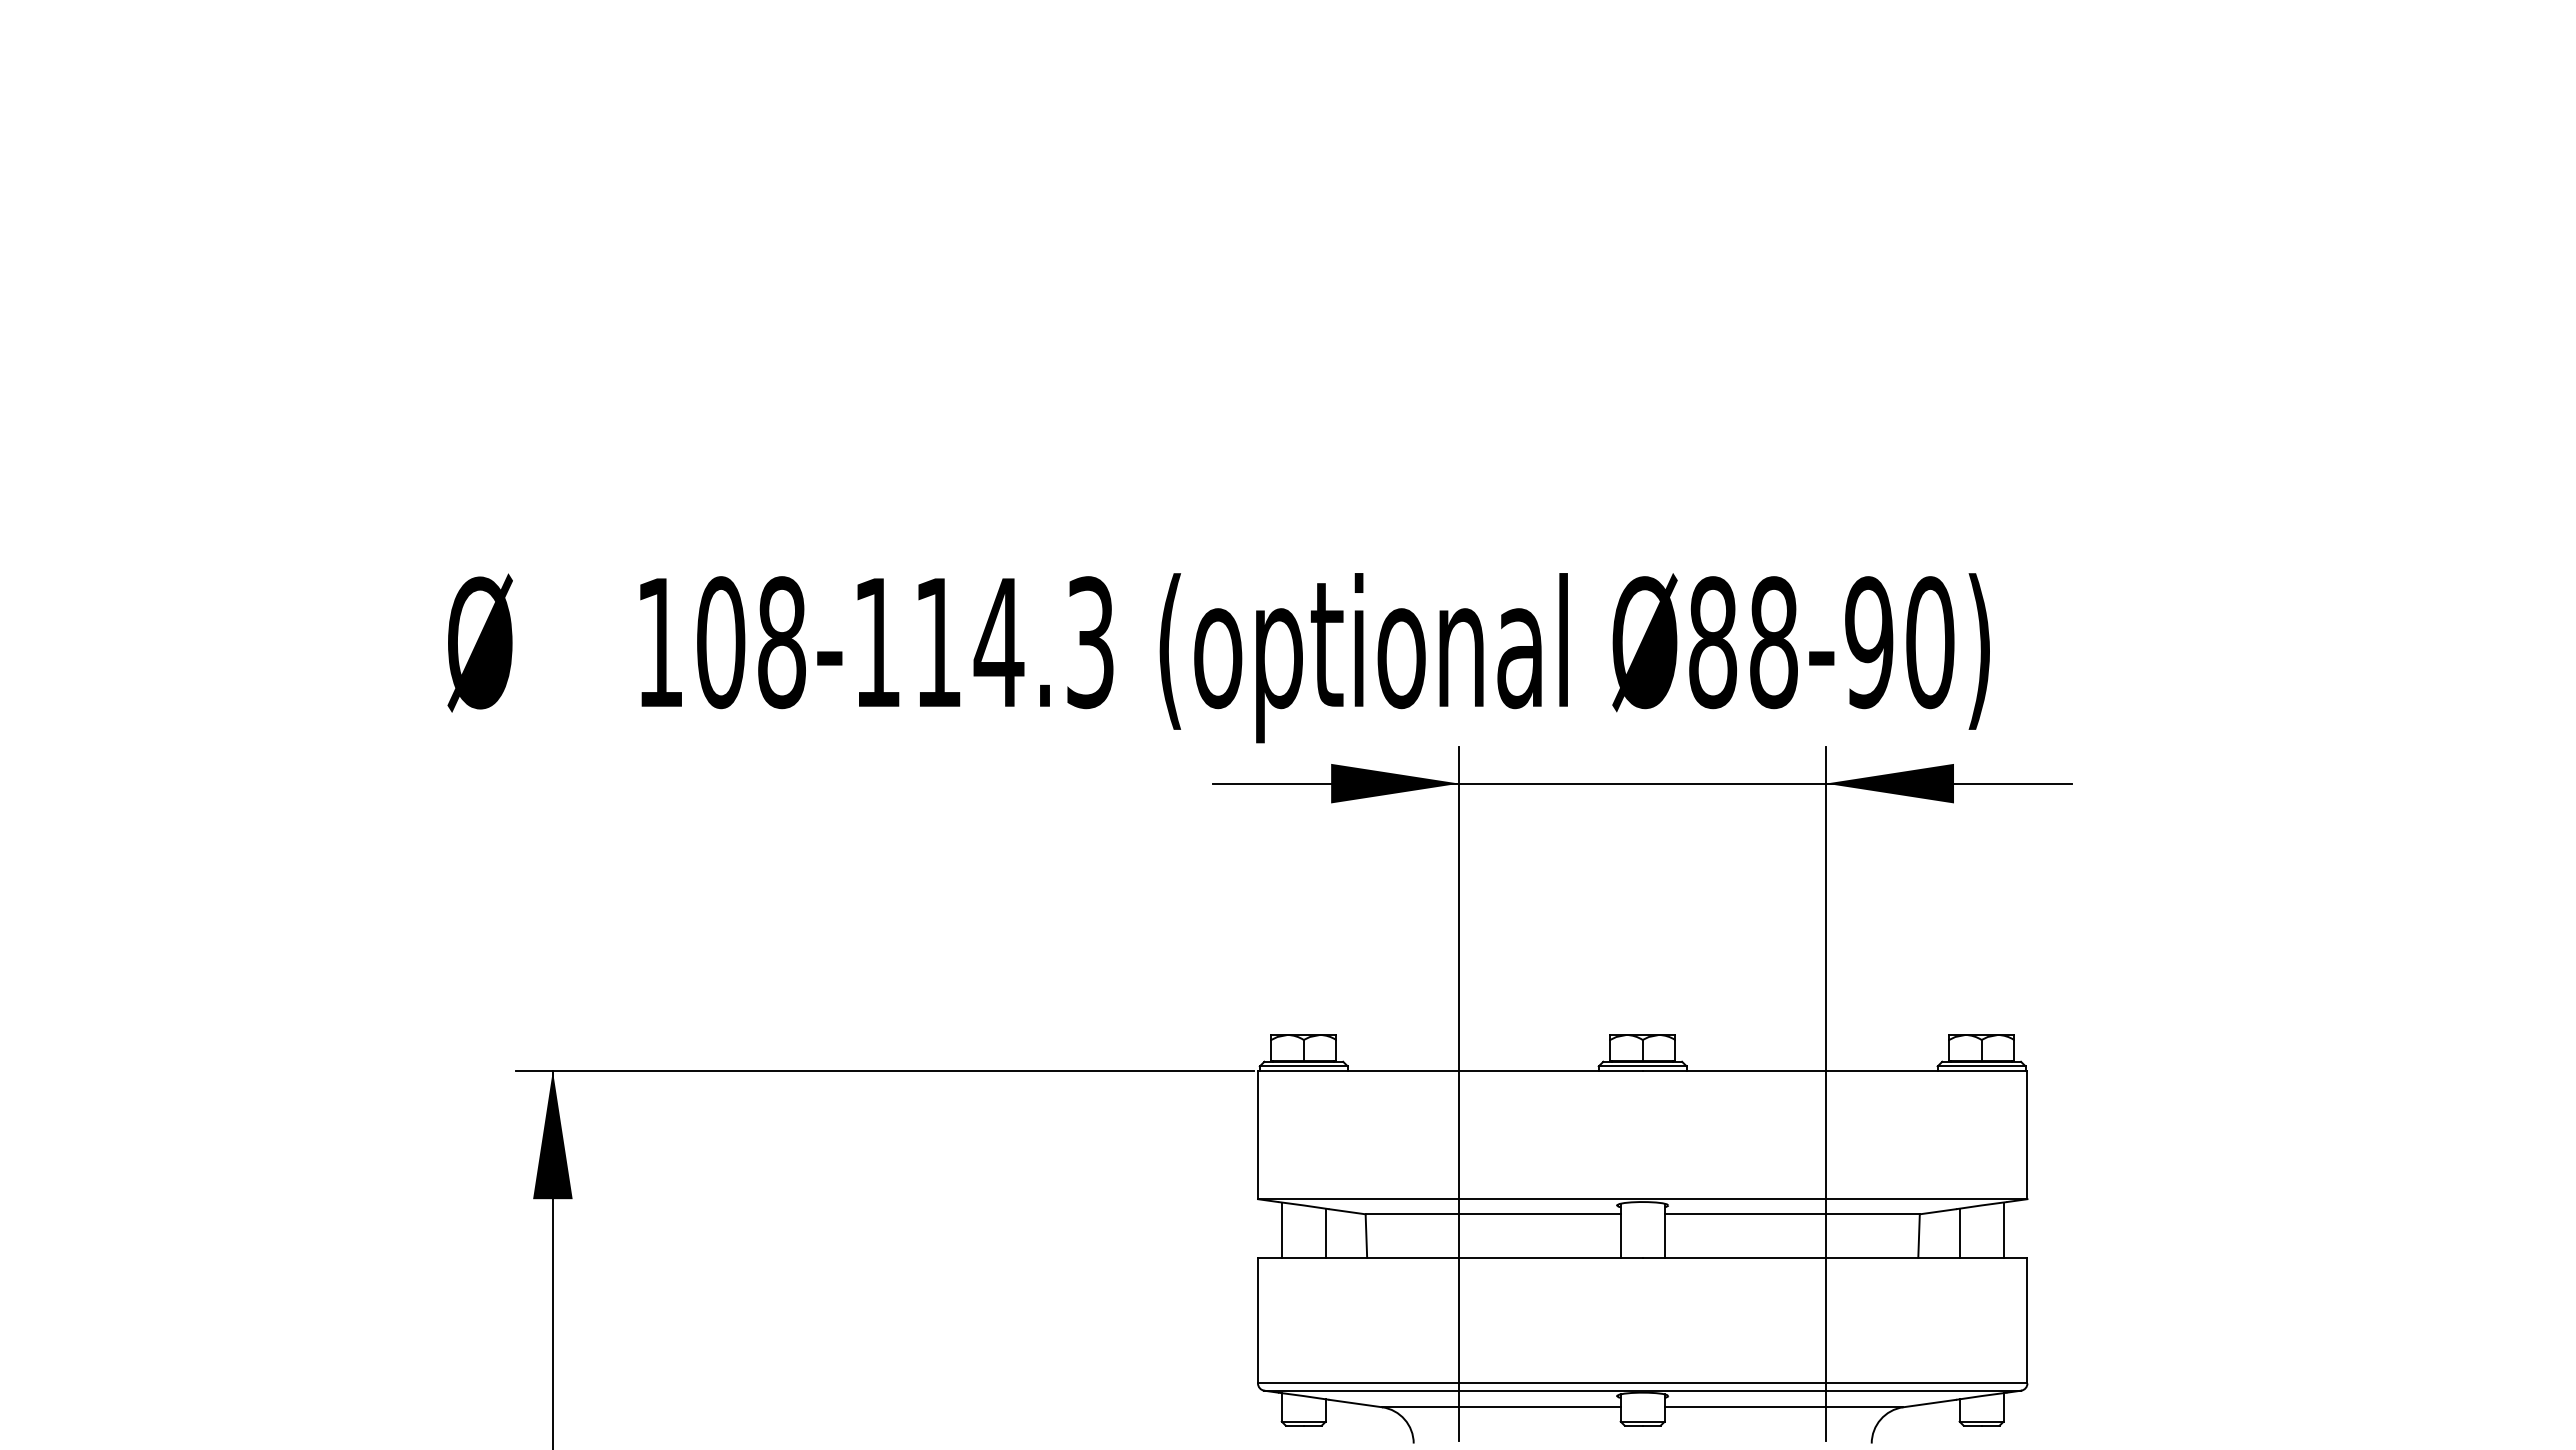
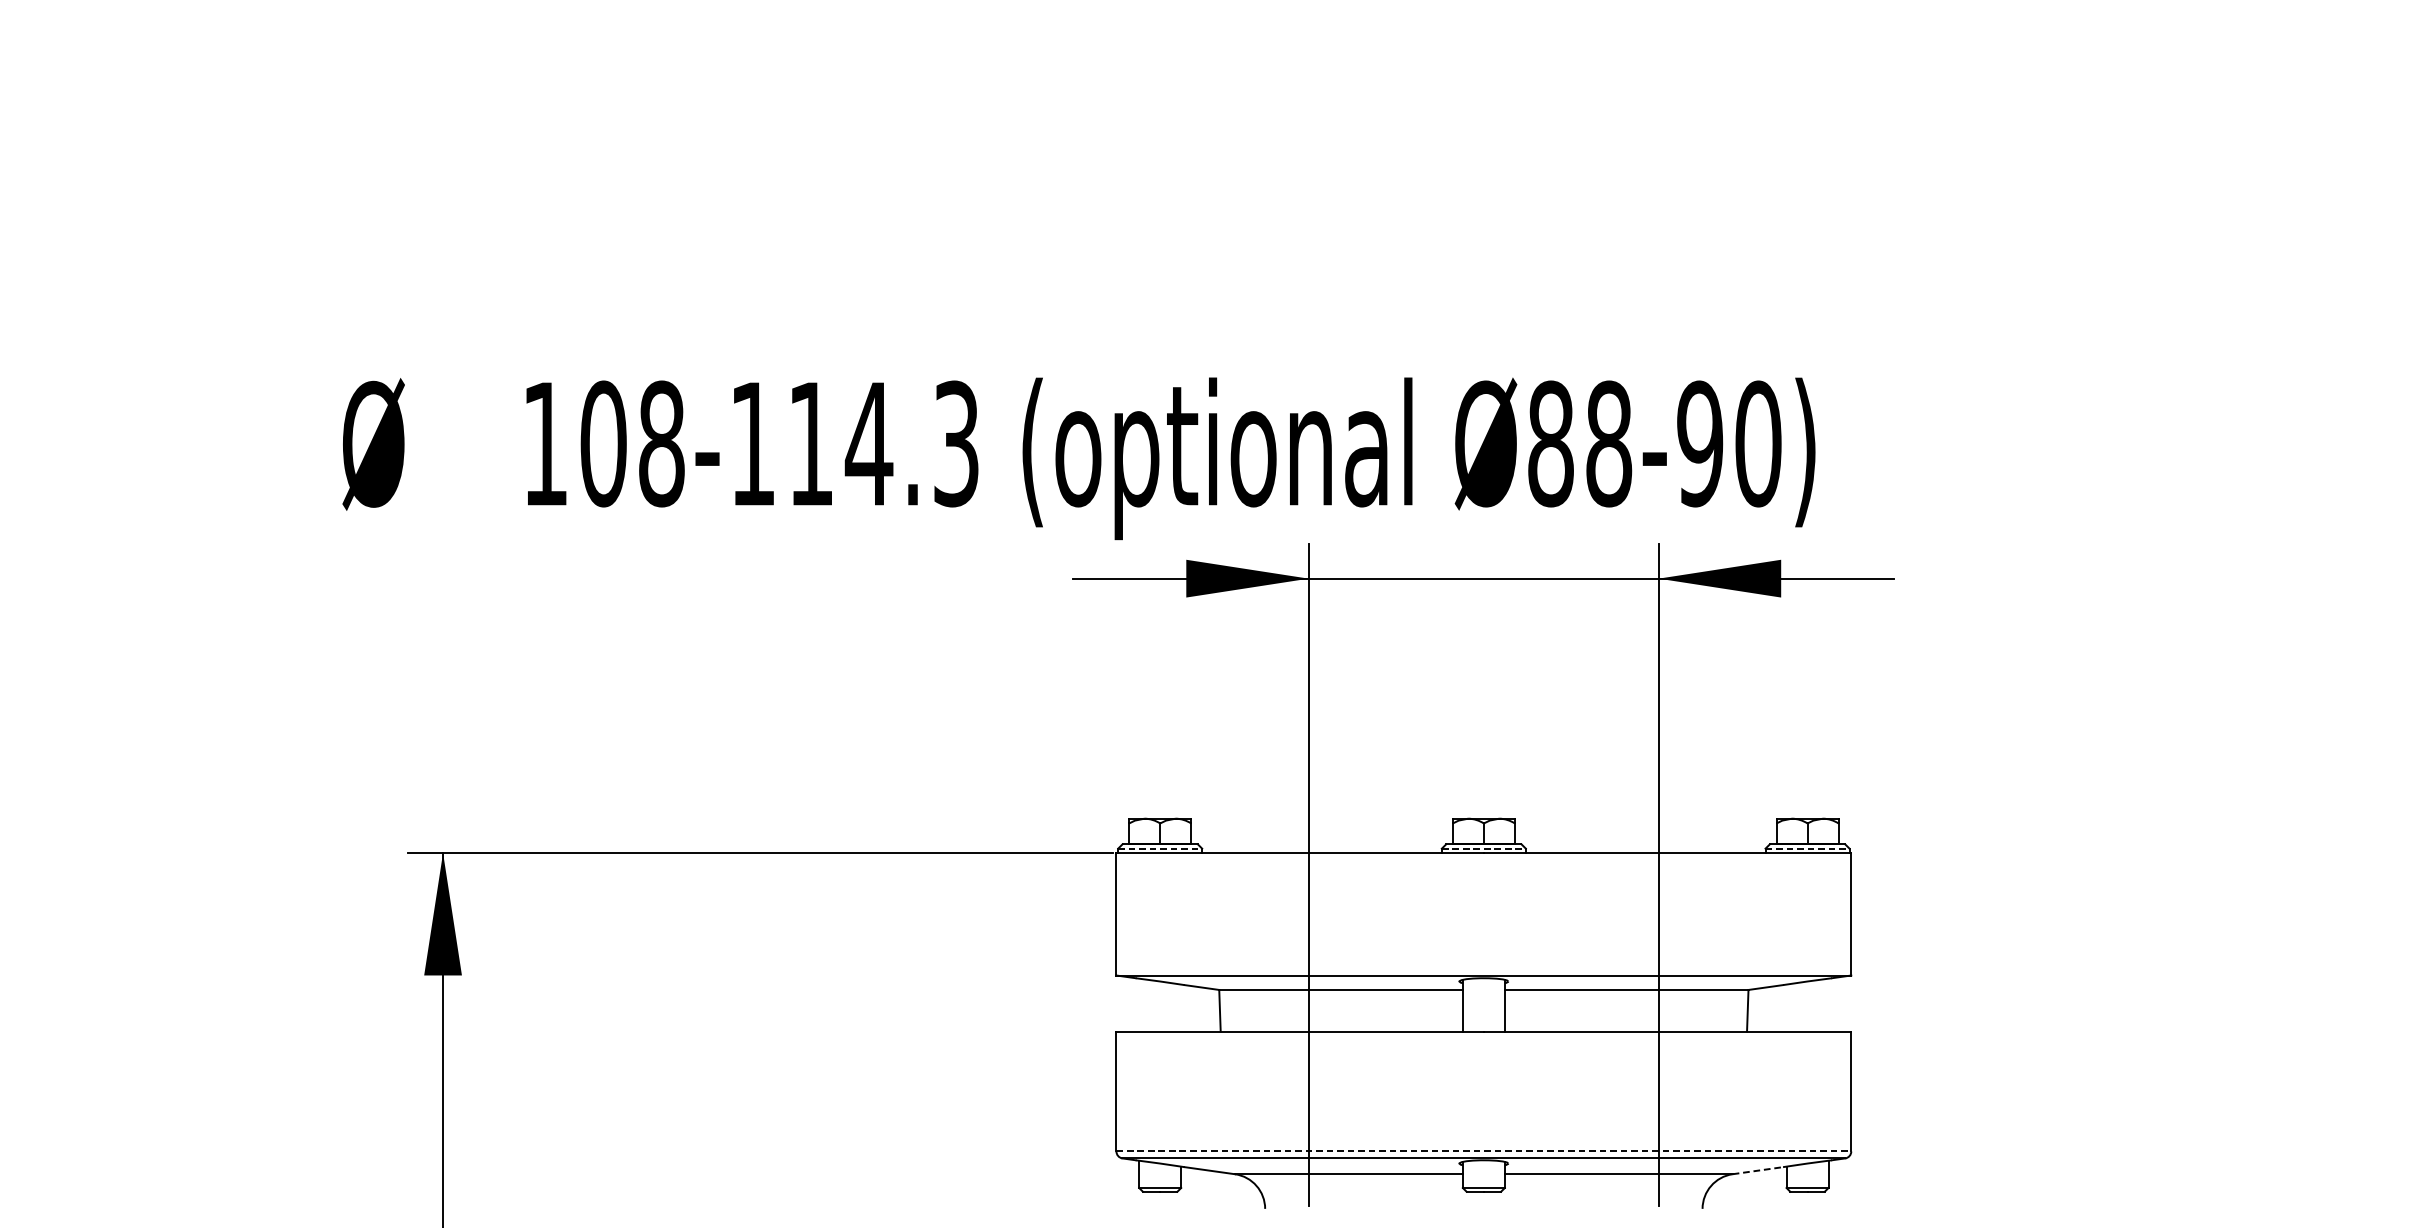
line: (1303, 1066) -> (1159, 848), solid -> dashed
line: (1642, 1066) -> (1483, 848), solid -> dashed
line: (1981, 1066) -> (1807, 848), solid -> dashed
line: (1281, 1229) -> (1138, 1004), removed
line: (2003, 1229) -> (1828, 1004), removed
line: (1325, 1232) -> (1180, 1007), removed
line: (1959, 1232) -> (1786, 1007), removed
line: (1642, 1383) -> (1483, 1151), solid -> dashed
line: (1929, 1403) -> (1757, 1170), solid -> dashed

